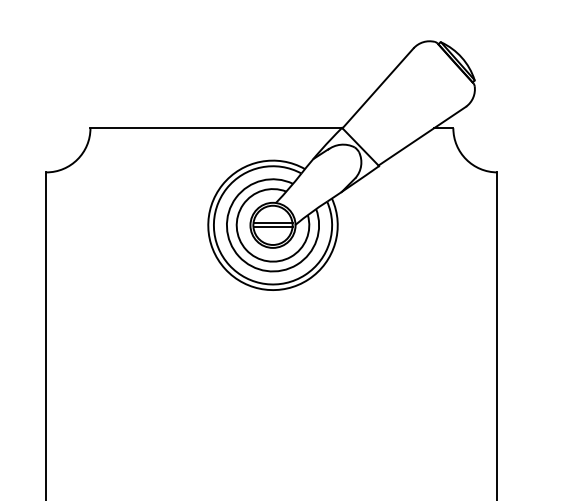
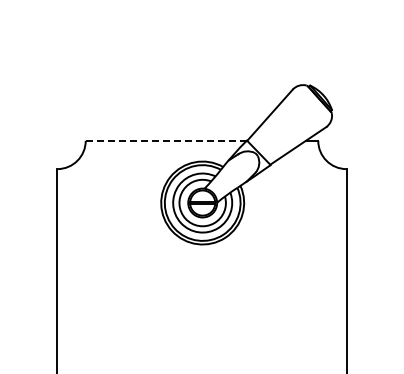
line: (216, 127) -> (166, 140), solid -> dashed

